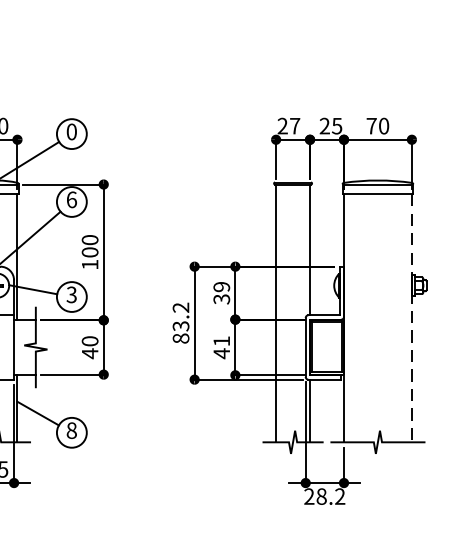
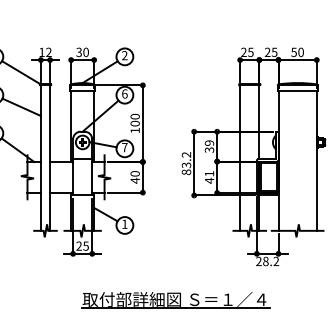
text: (294, 126) -> (250, 52), 27 -> 25
text: (370, 126) -> (293, 52), 70 -> 50
text: (71, 131) -> (124, 55), 0 -> 2
text: (71, 294) -> (124, 147), 3 -> 7
line: (411, 319) -> (316, 161), dashed -> solid
text: (71, 429) -> (124, 223), 8 -> 1

